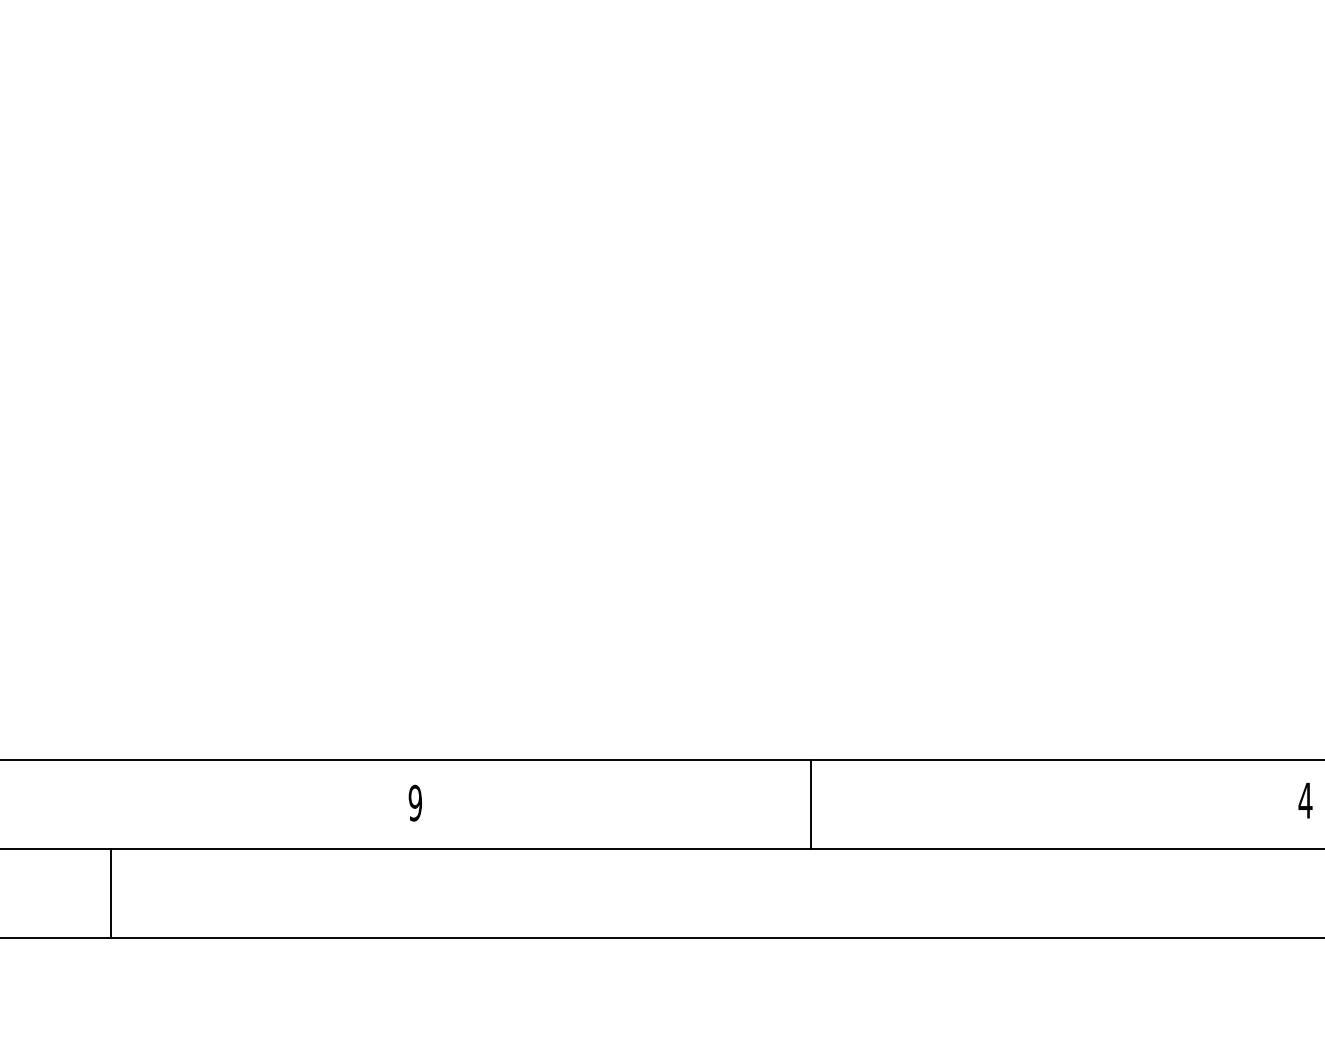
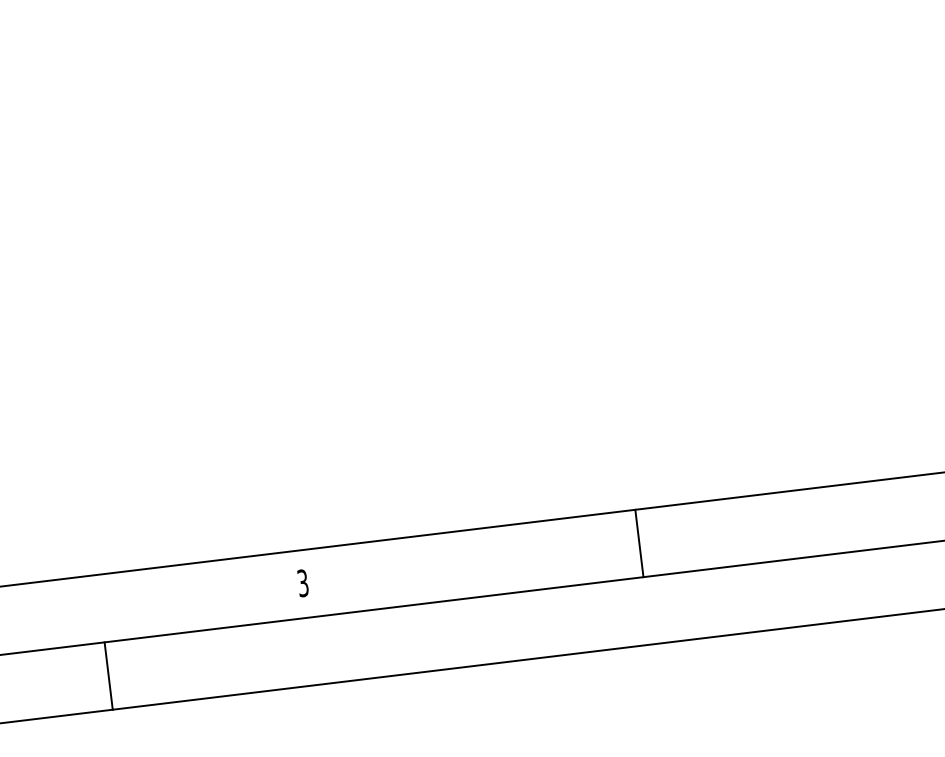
text: (415, 803) -> (303, 583), 9 -> 3
line: (810, 803) -> (638, 542), moved
line: (110, 892) -> (108, 675), moved

